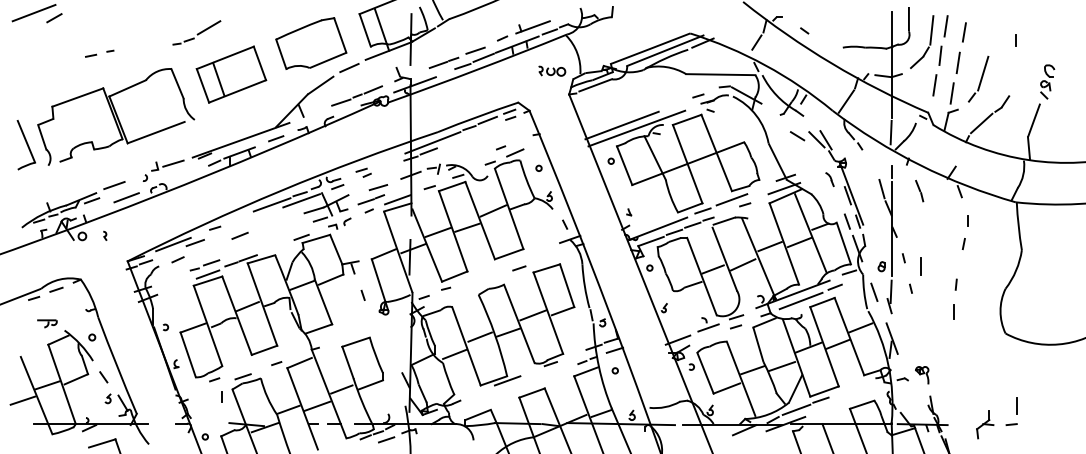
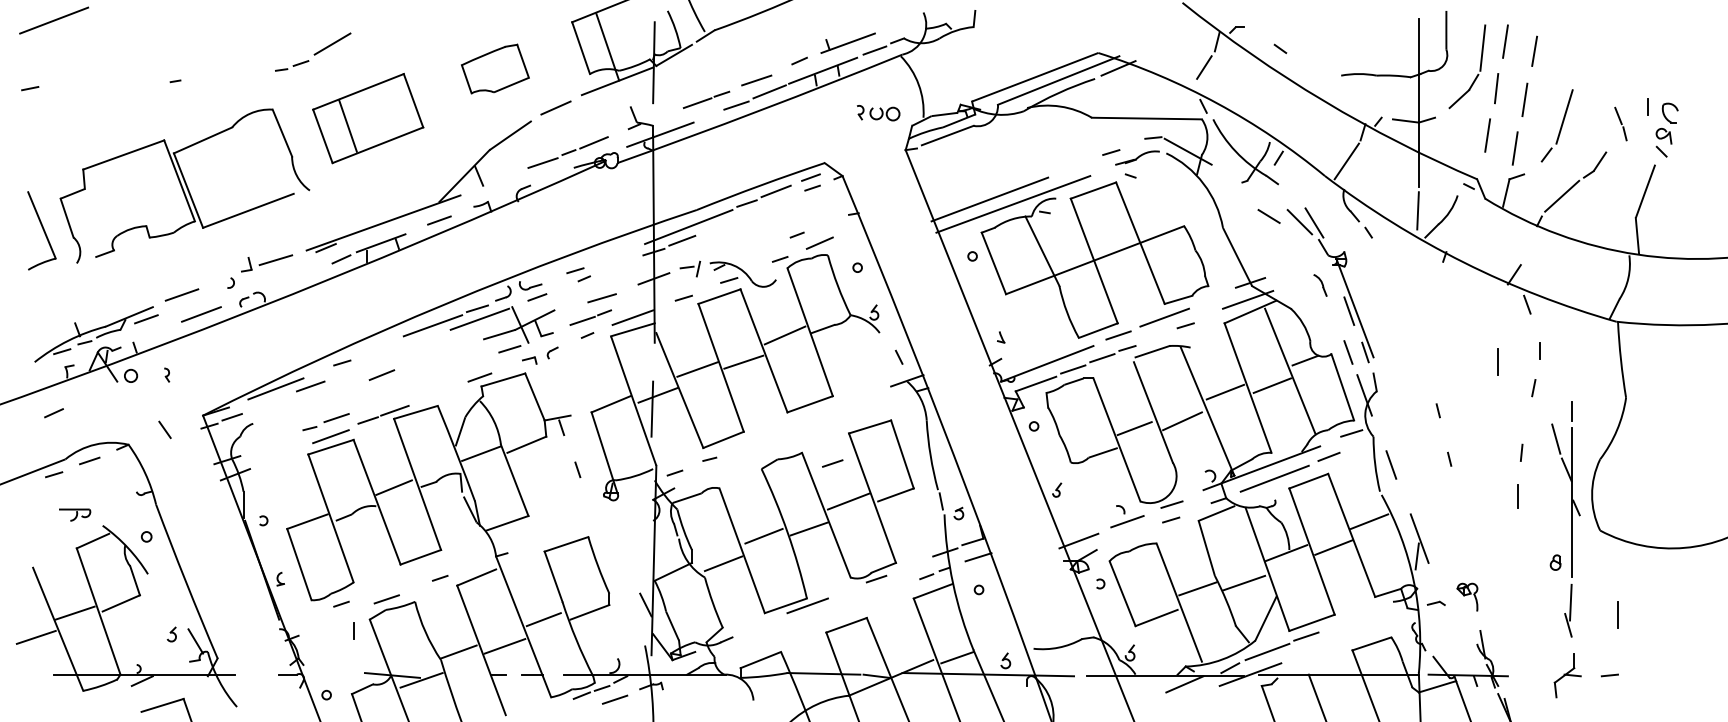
line: (54, 18) -> (86, 29), removed
line: (1015, 40) -> (1647, 107), moved
part: (311, 43) -> (495, 68), size x0.6
line: (91, 55) -> (30, 88), moved
line: (919, 191) -> (1620, 124), moved
part: (887, 239) -> (1565, 519), moved
line: (177, 259) -> (53, 412), moved
line: (920, 266) -> (1496, 361), moved
line: (519, 268) -> (832, 463), moved
line: (103, 377) -> (164, 430), moved
line: (1016, 405) -> (1617, 614), moved

